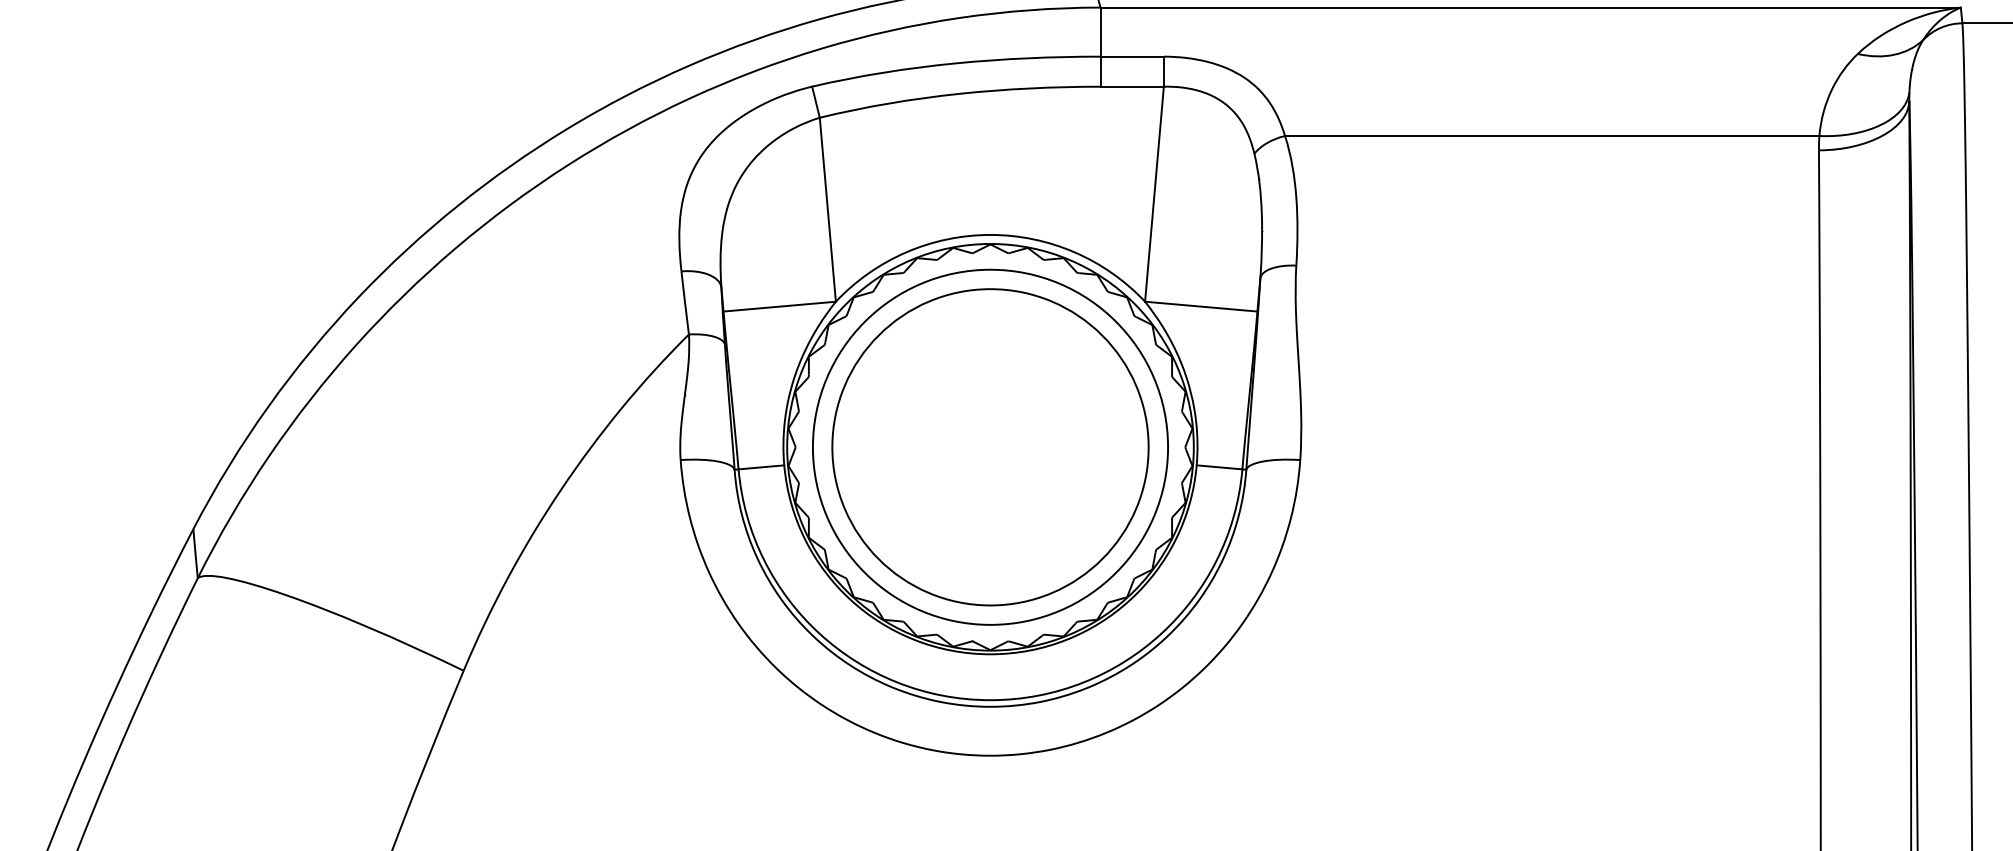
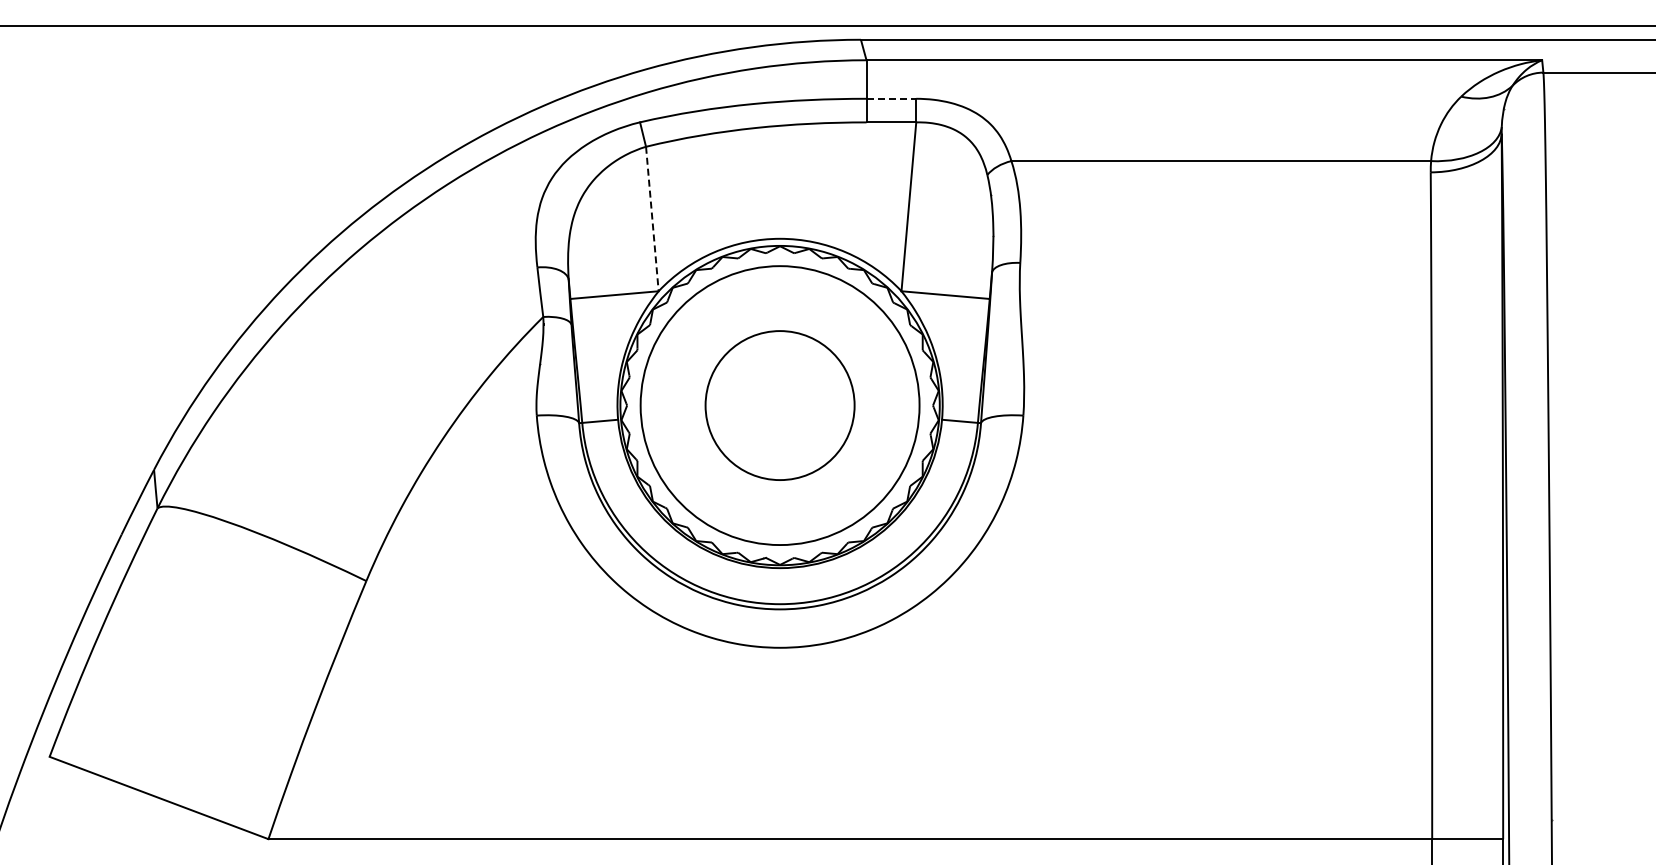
line: (1132, 56) -> (891, 98), solid -> dashed
line: (828, 210) -> (652, 219), solid -> dashed
circle: (989, 447) -> (779, 405), size x0.6

